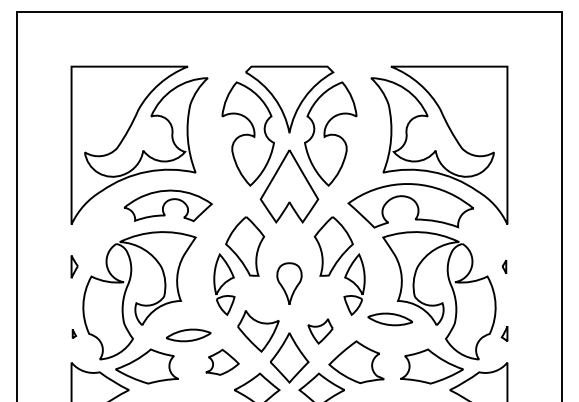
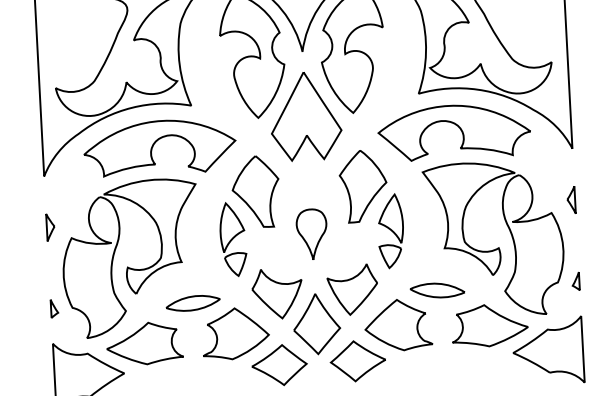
part: (168, 205) -> (160, 147), size x1.43
part: (504, 266) -> (571, 199), size x1.67
part: (389, 319) -> (436, 290), moved
part: (320, 331) -> (352, 290), size x1.67
part: (74, 333) -> (54, 308), size x1.67
part: (222, 362) -> (235, 334), size x1.67

